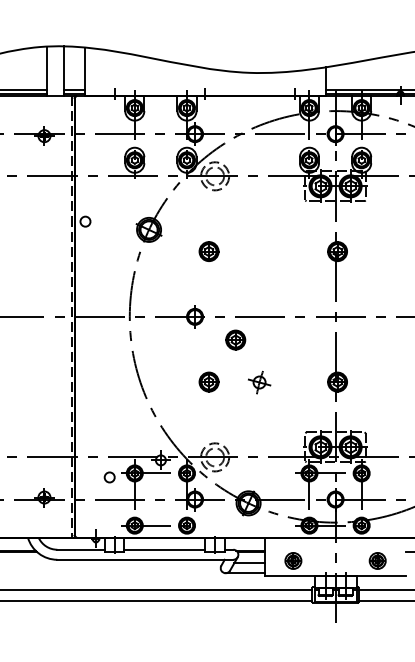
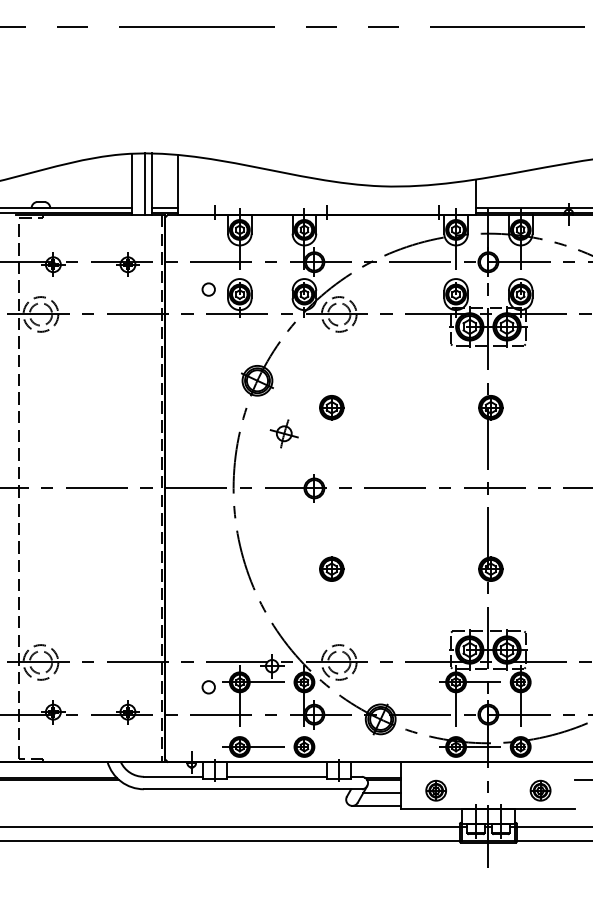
line: (58, 71) -> (145, 184), added
circle: (85, 221) -> (208, 289), moved
part: (235, 339) -> (364, 516), removed
part: (258, 382) -> (283, 433), moved

